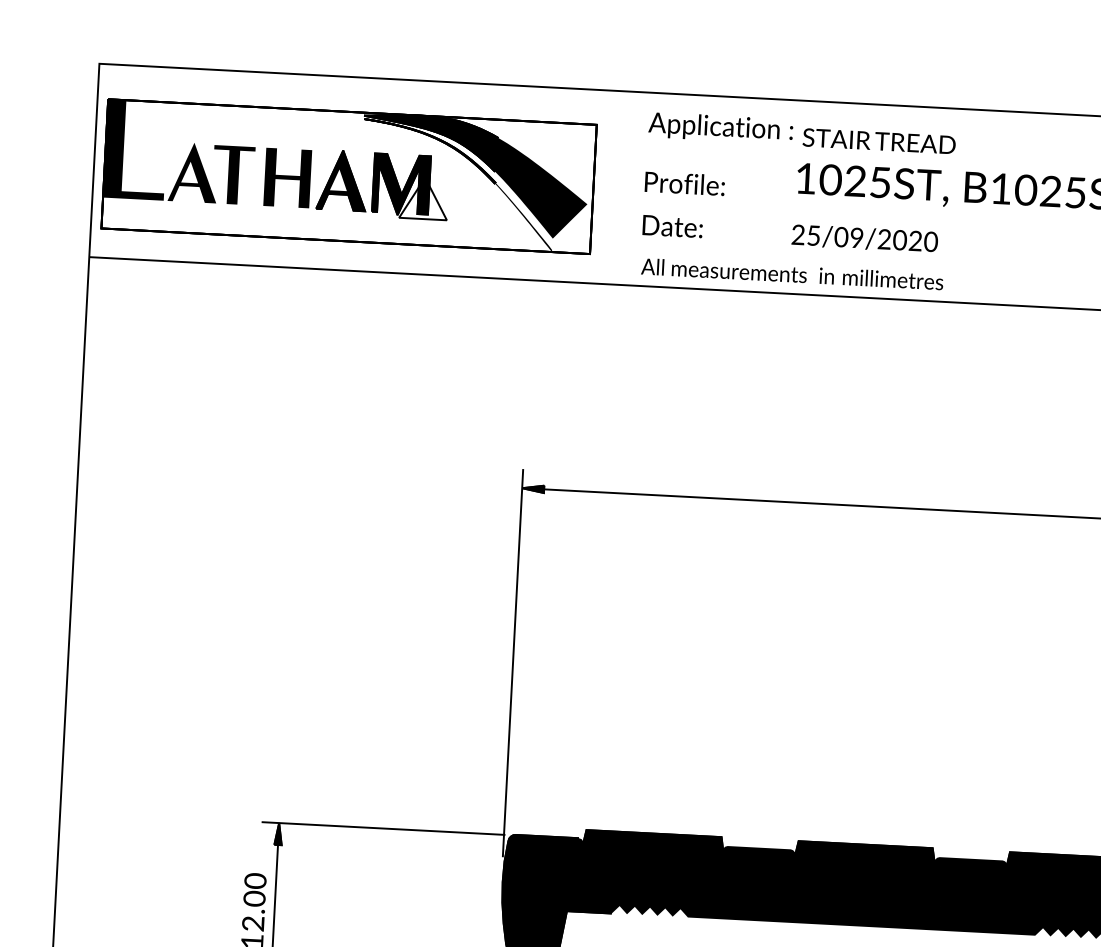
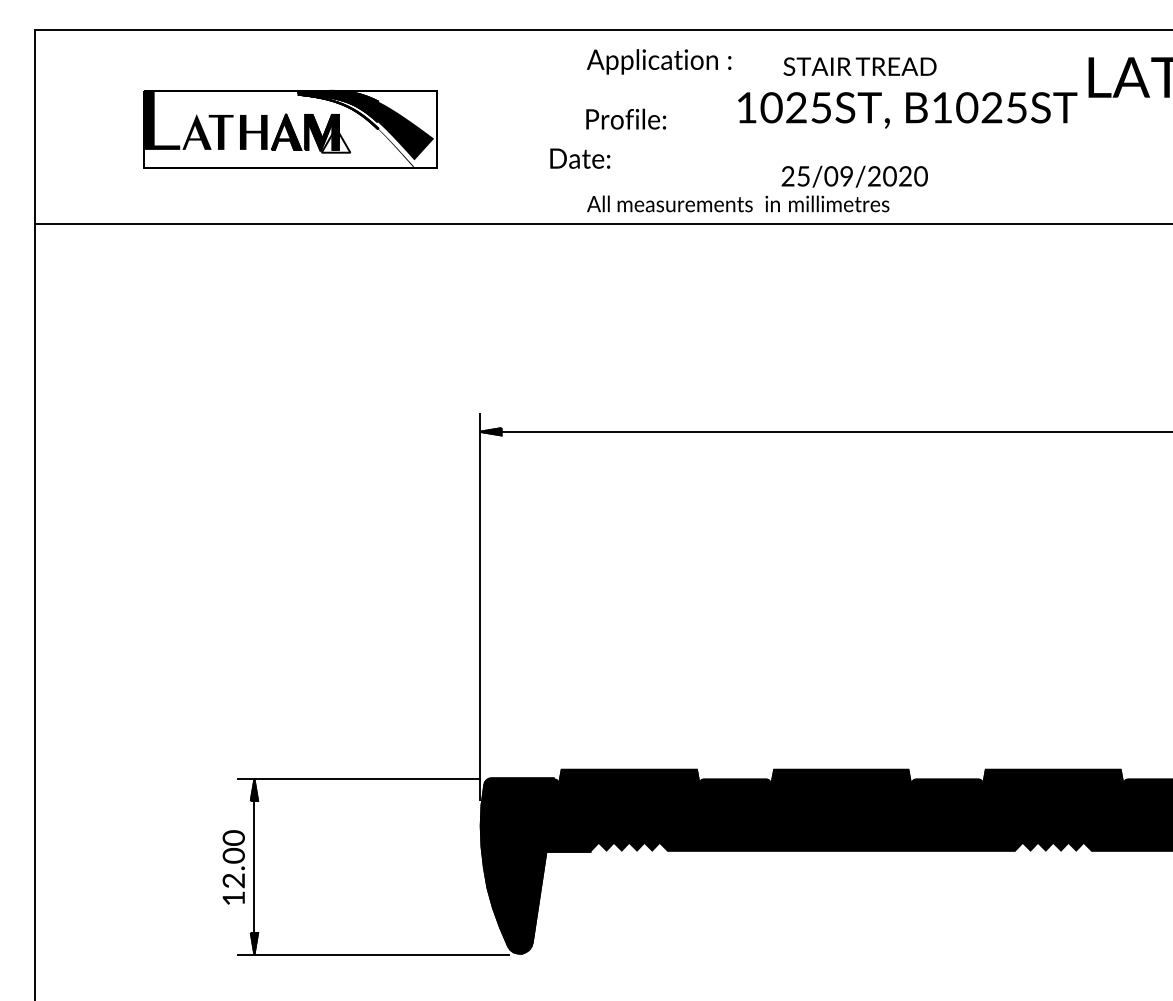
text: (878, 141) -> (859, 66), moved
part: (349, 176) -> (290, 129), size x0.6
text: (673, 226) -> (580, 158), moved
text: (864, 238) -> (854, 176), moved

